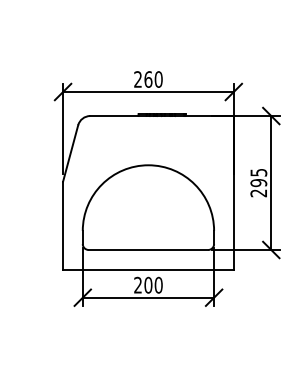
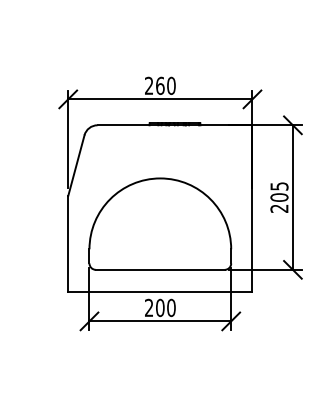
text: (258, 182) -> (279, 197), 295 -> 205

